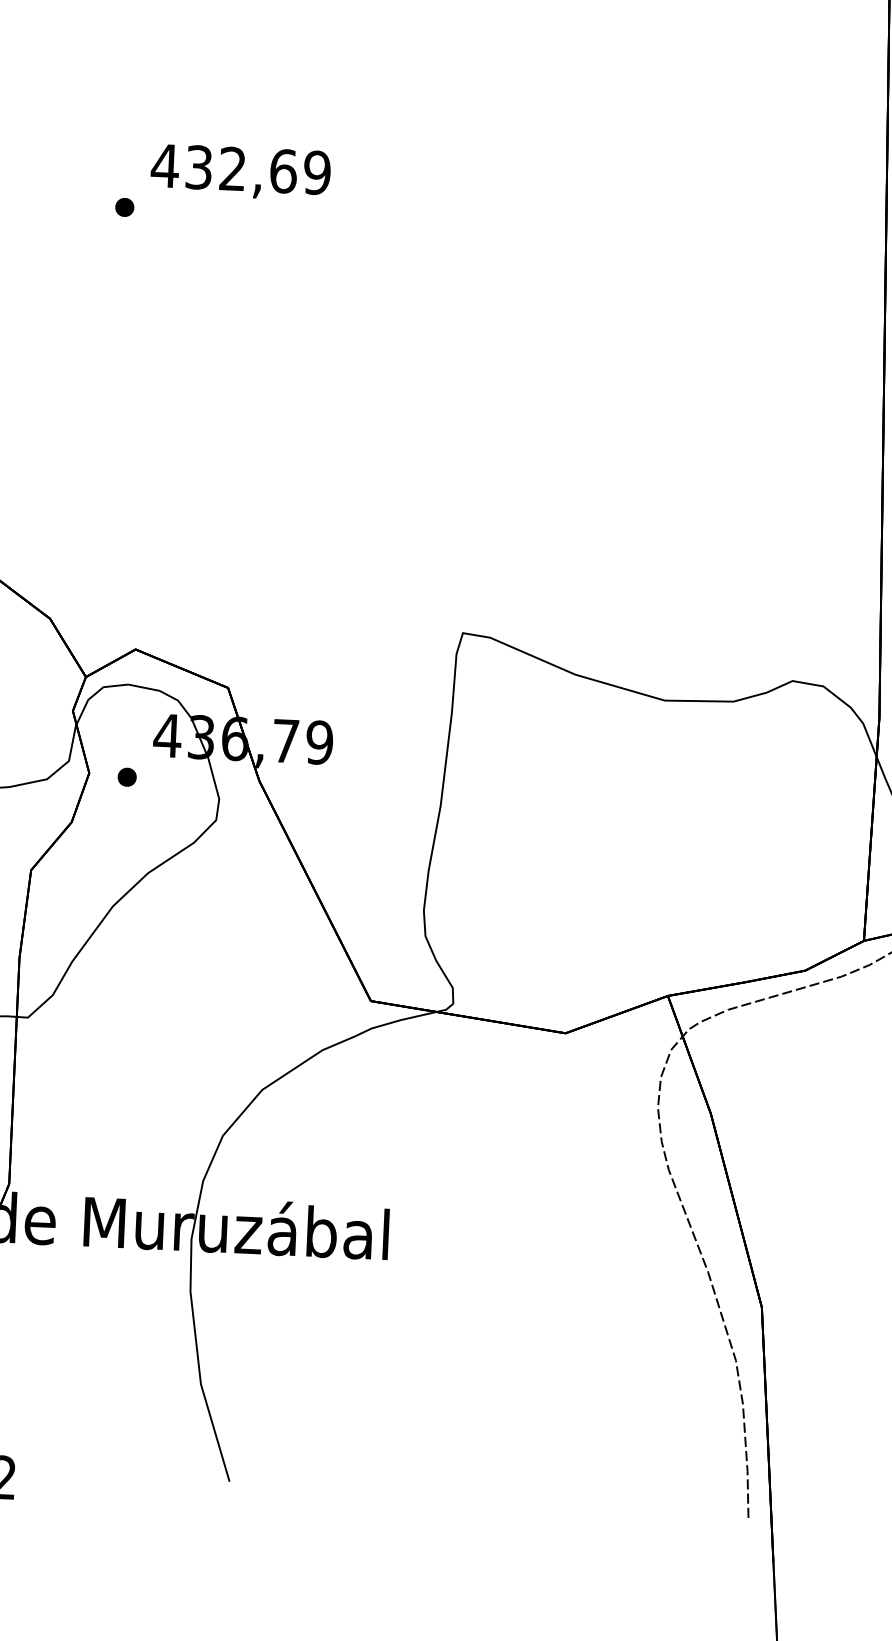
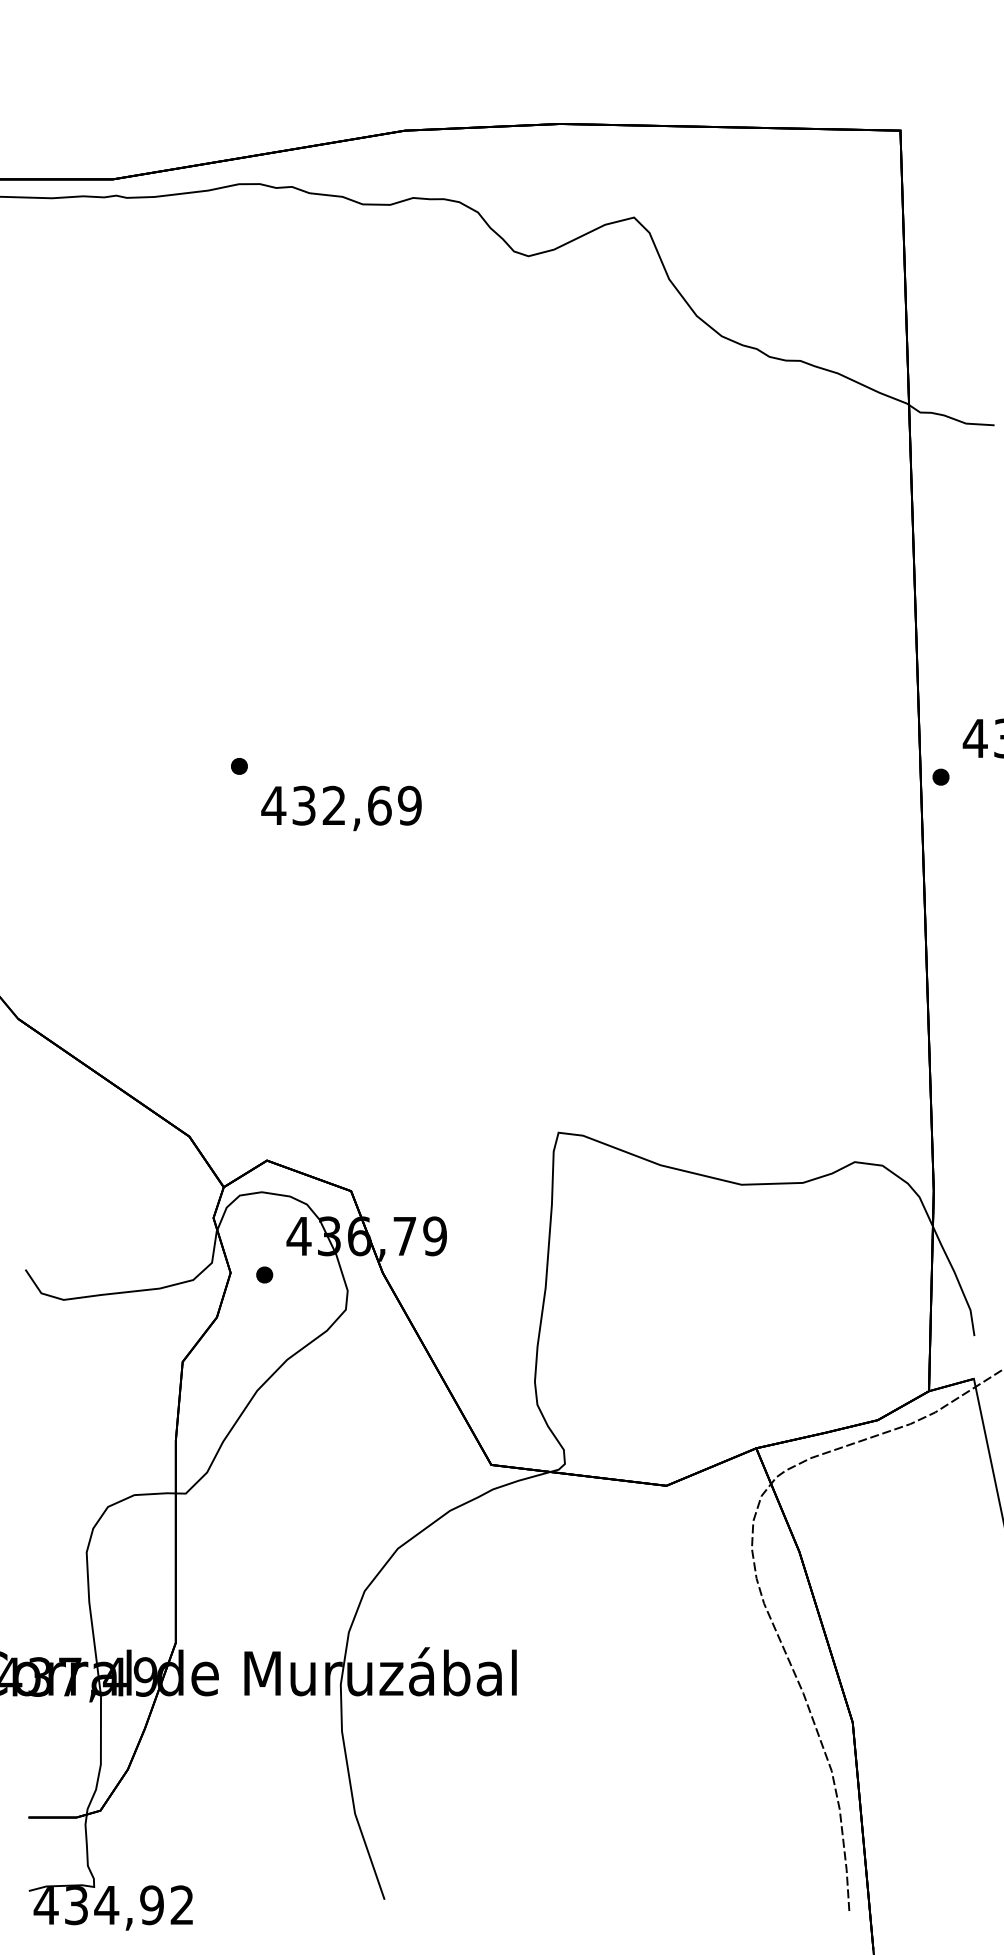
text: (240, 172) -> (341, 808), moved

